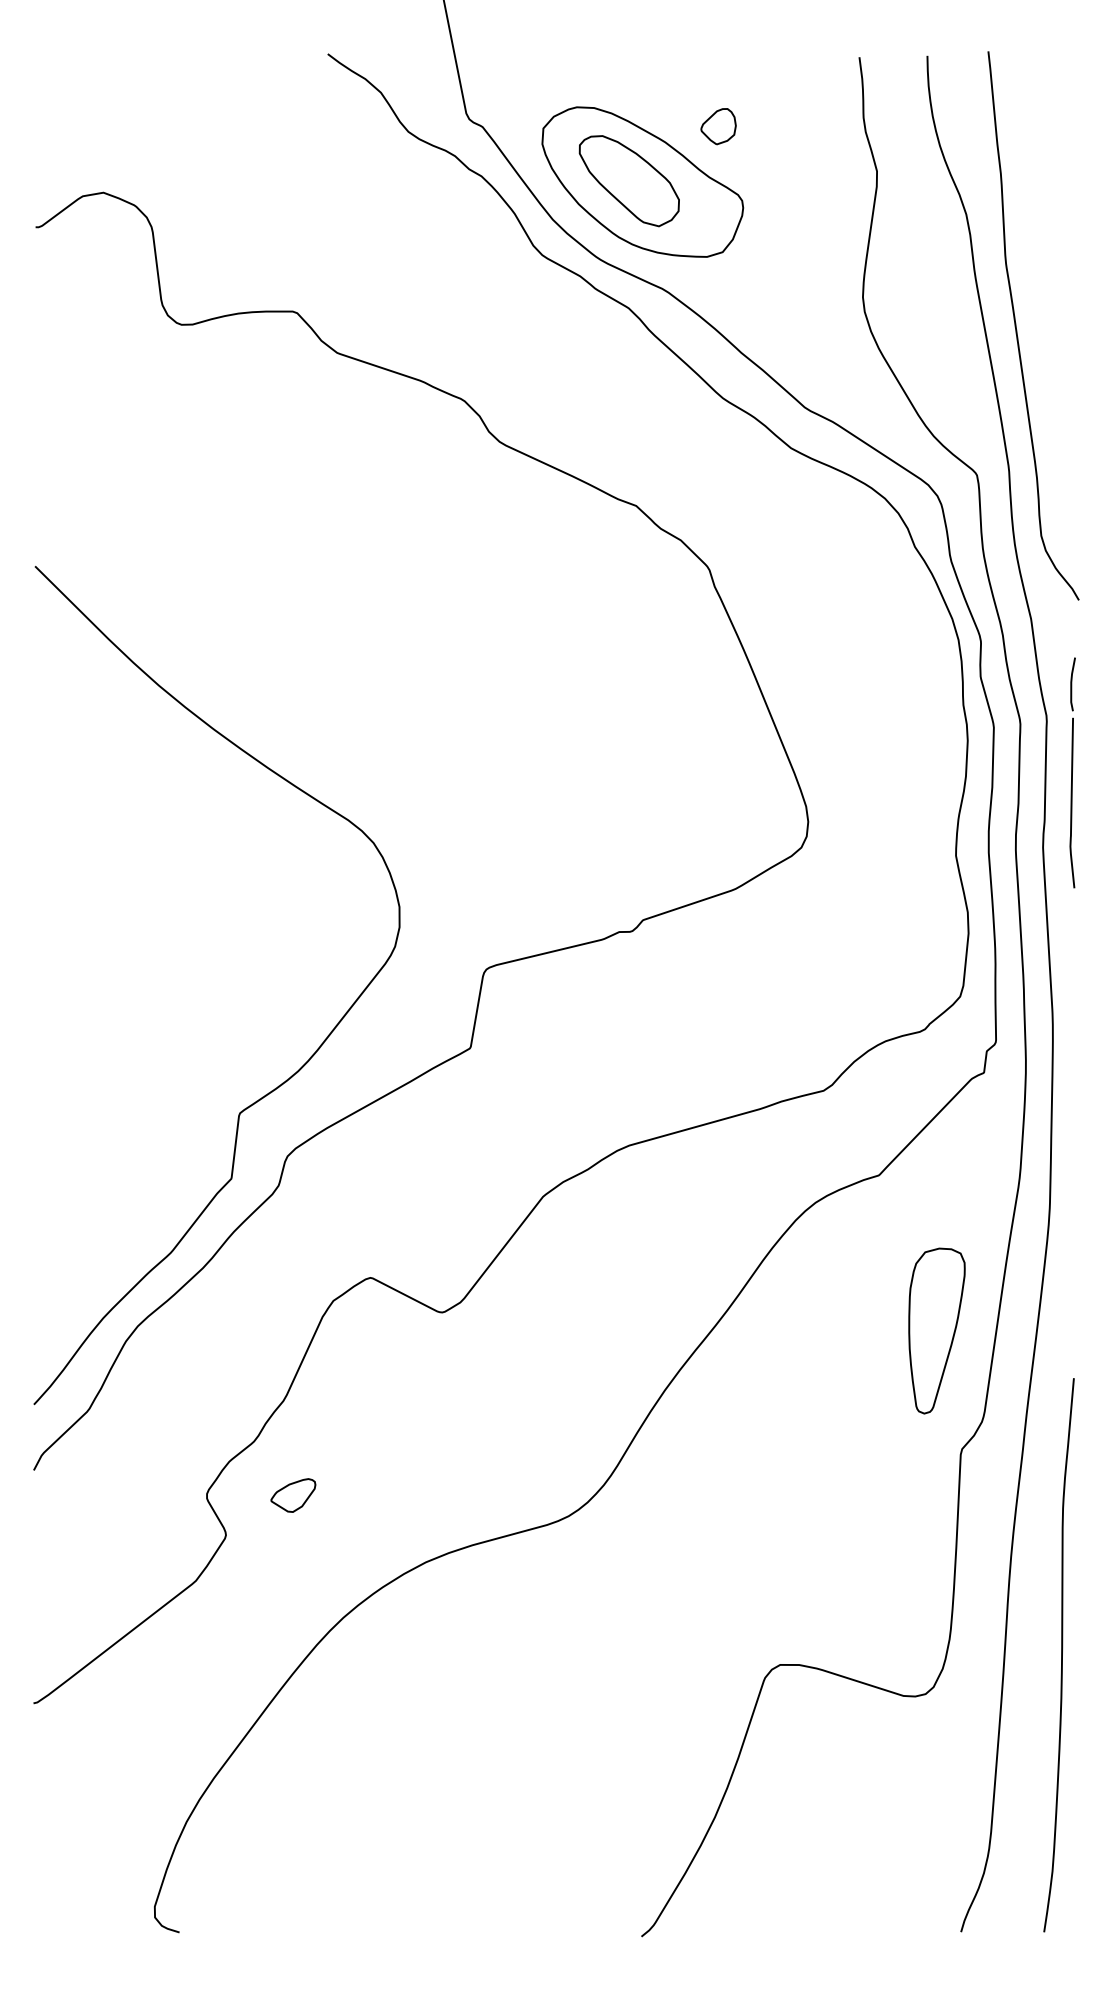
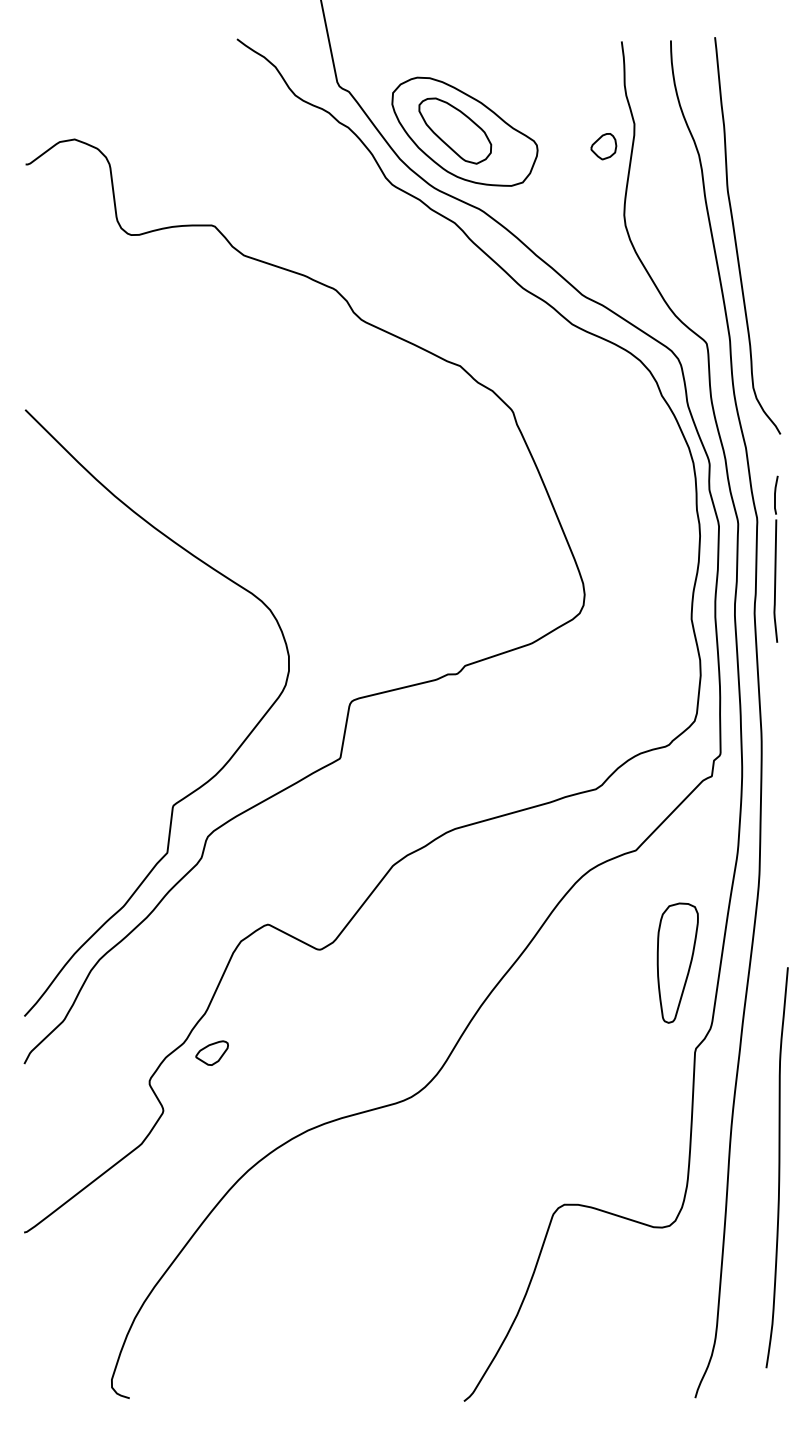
part: (718, 126) -> (603, 146), moved
part: (292, 1494) -> (211, 1052), moved
curve: (1060, 1654) -> (778, 1167), moved

